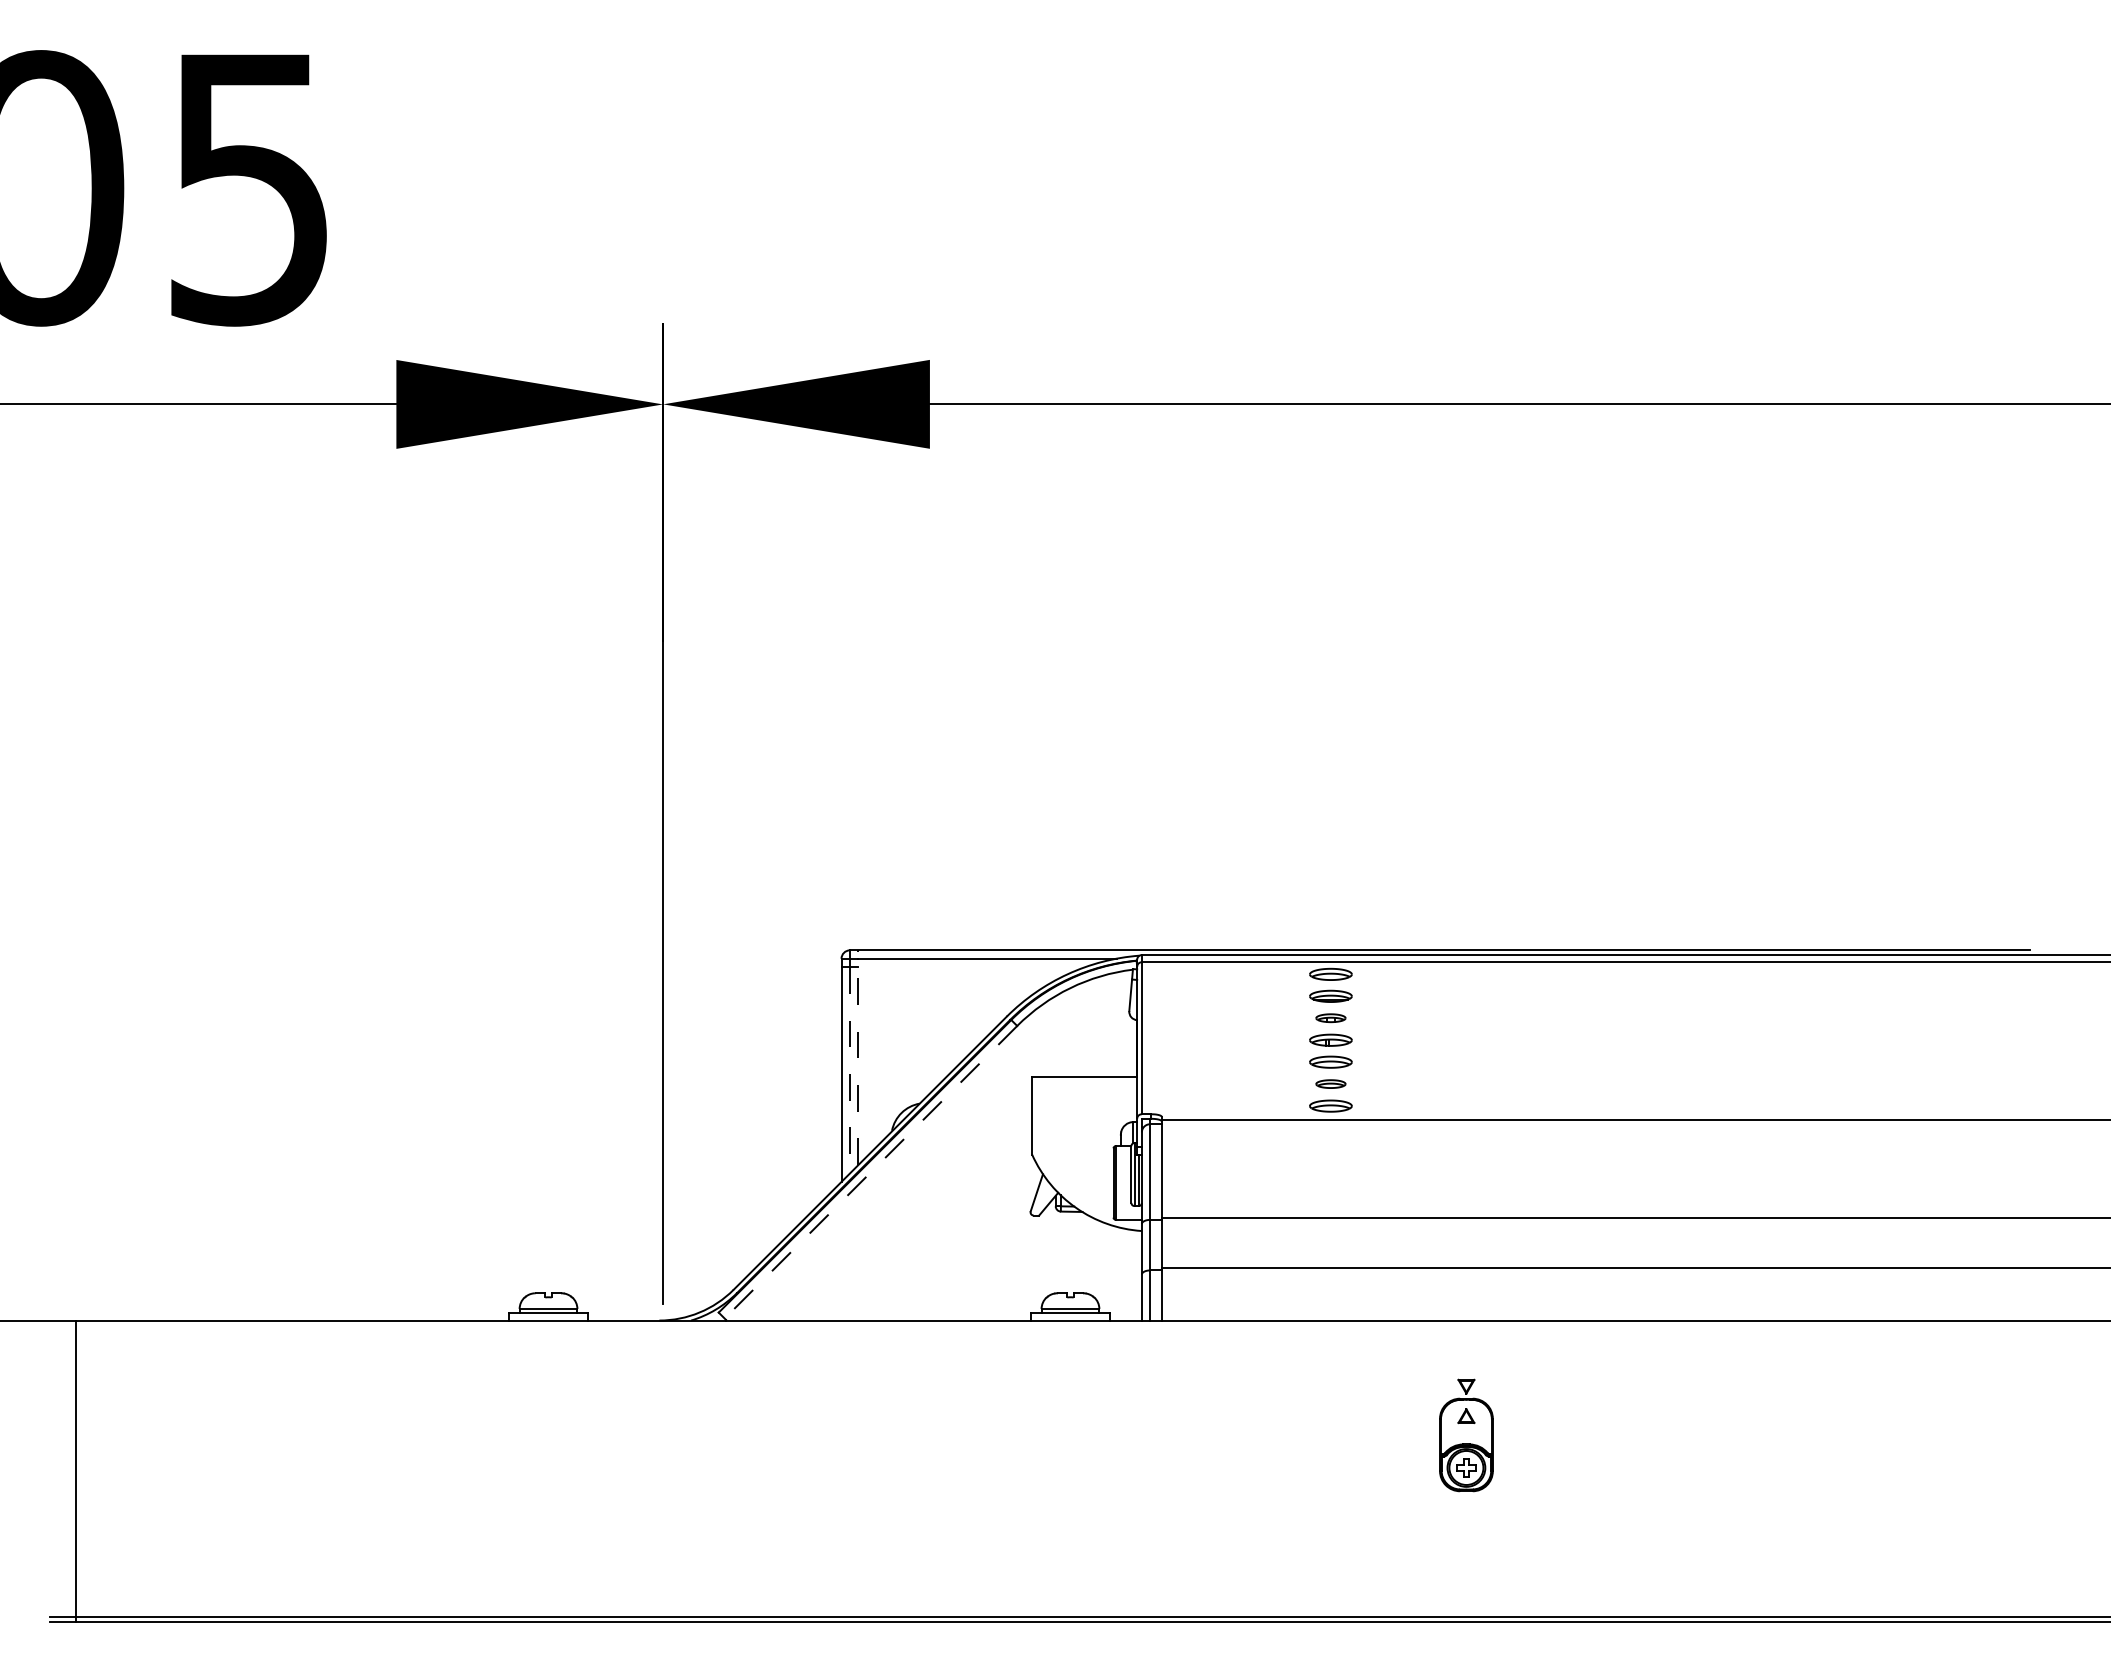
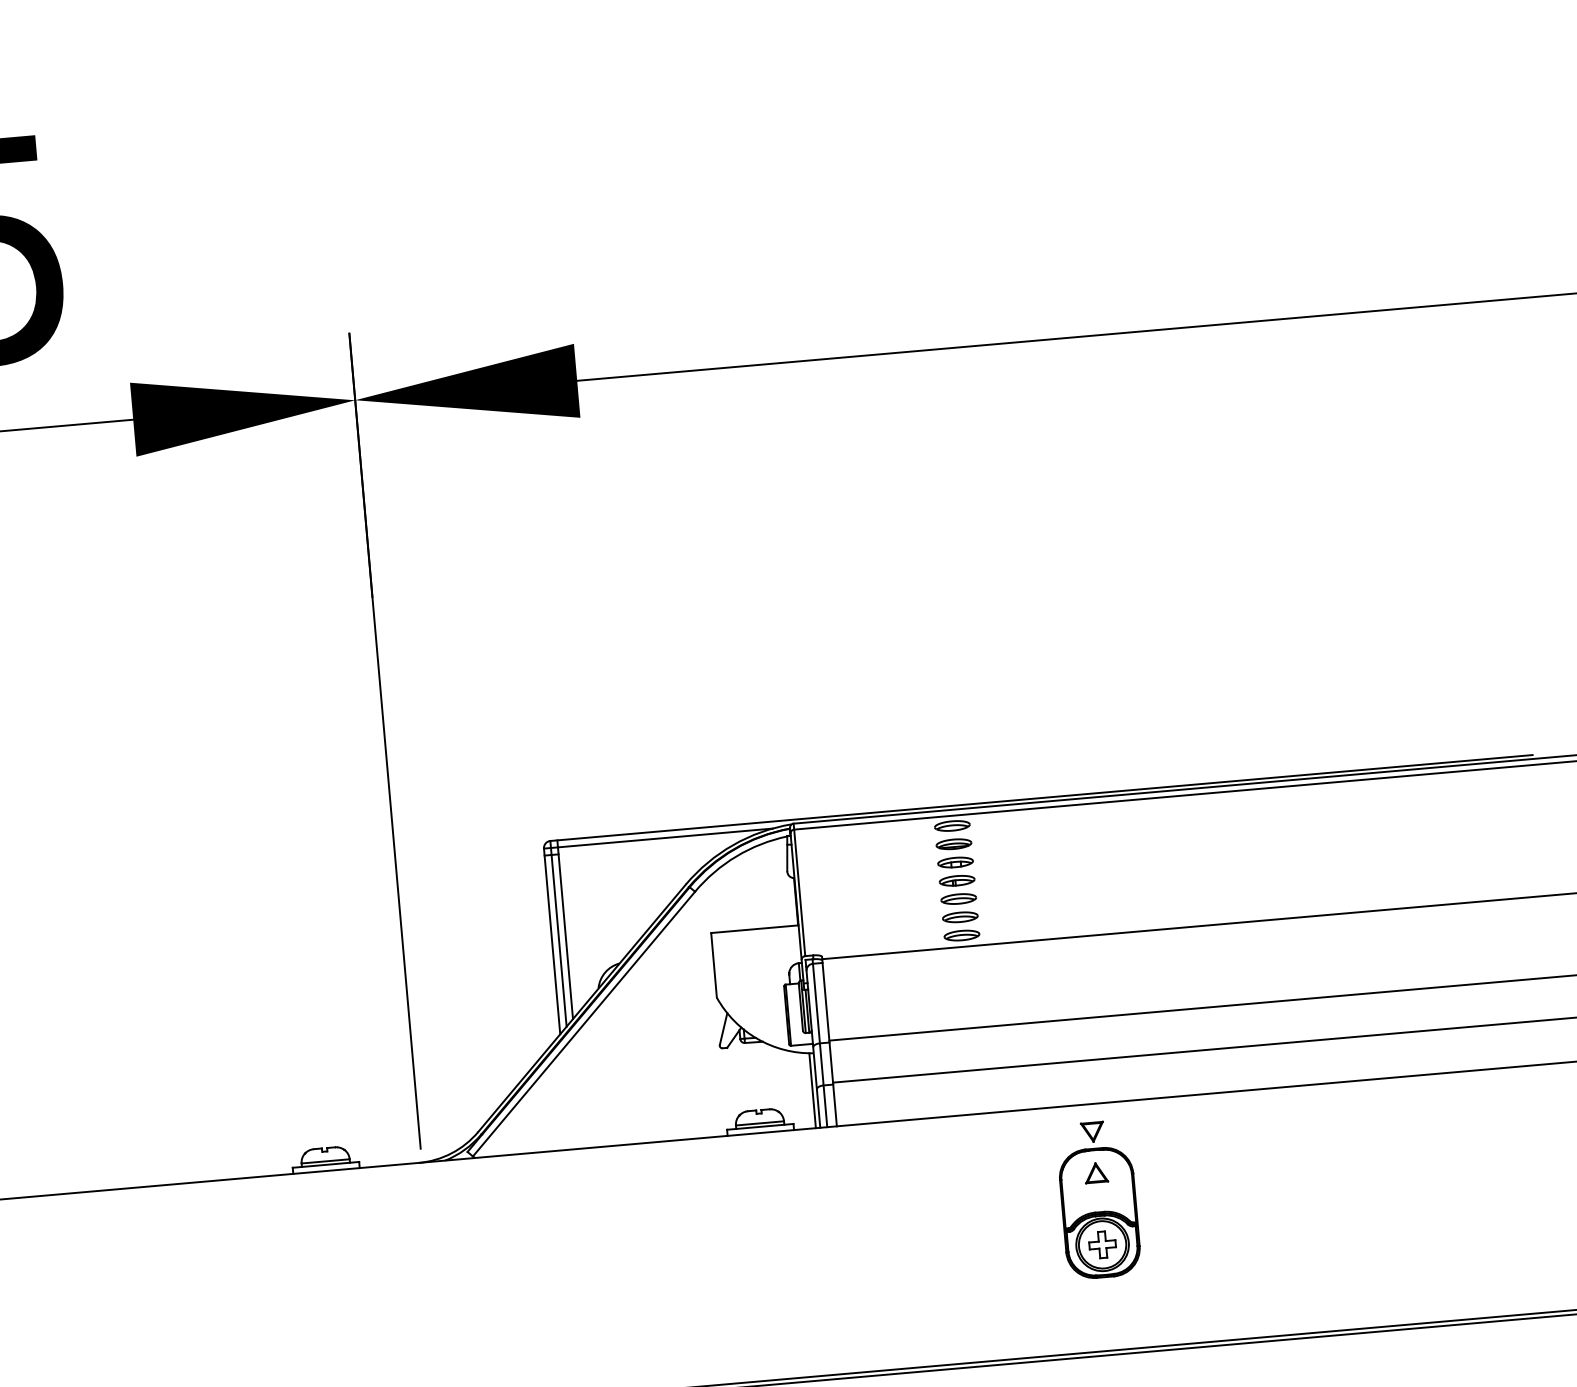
part: (1330, 1017) -> (955, 861), size x1.43
line: (858, 1057) -> (565, 929), dashed -> solid
line: (849, 1070) -> (558, 940), dashed -> solid
part: (1330, 1083) -> (959, 916), size x1.43
line: (870, 1172) -> (583, 1024), dashed -> solid
line: (1136, 1275) -> (812, 1090), added
part: (1466, 1435) -> (1098, 1199), size x1.67

